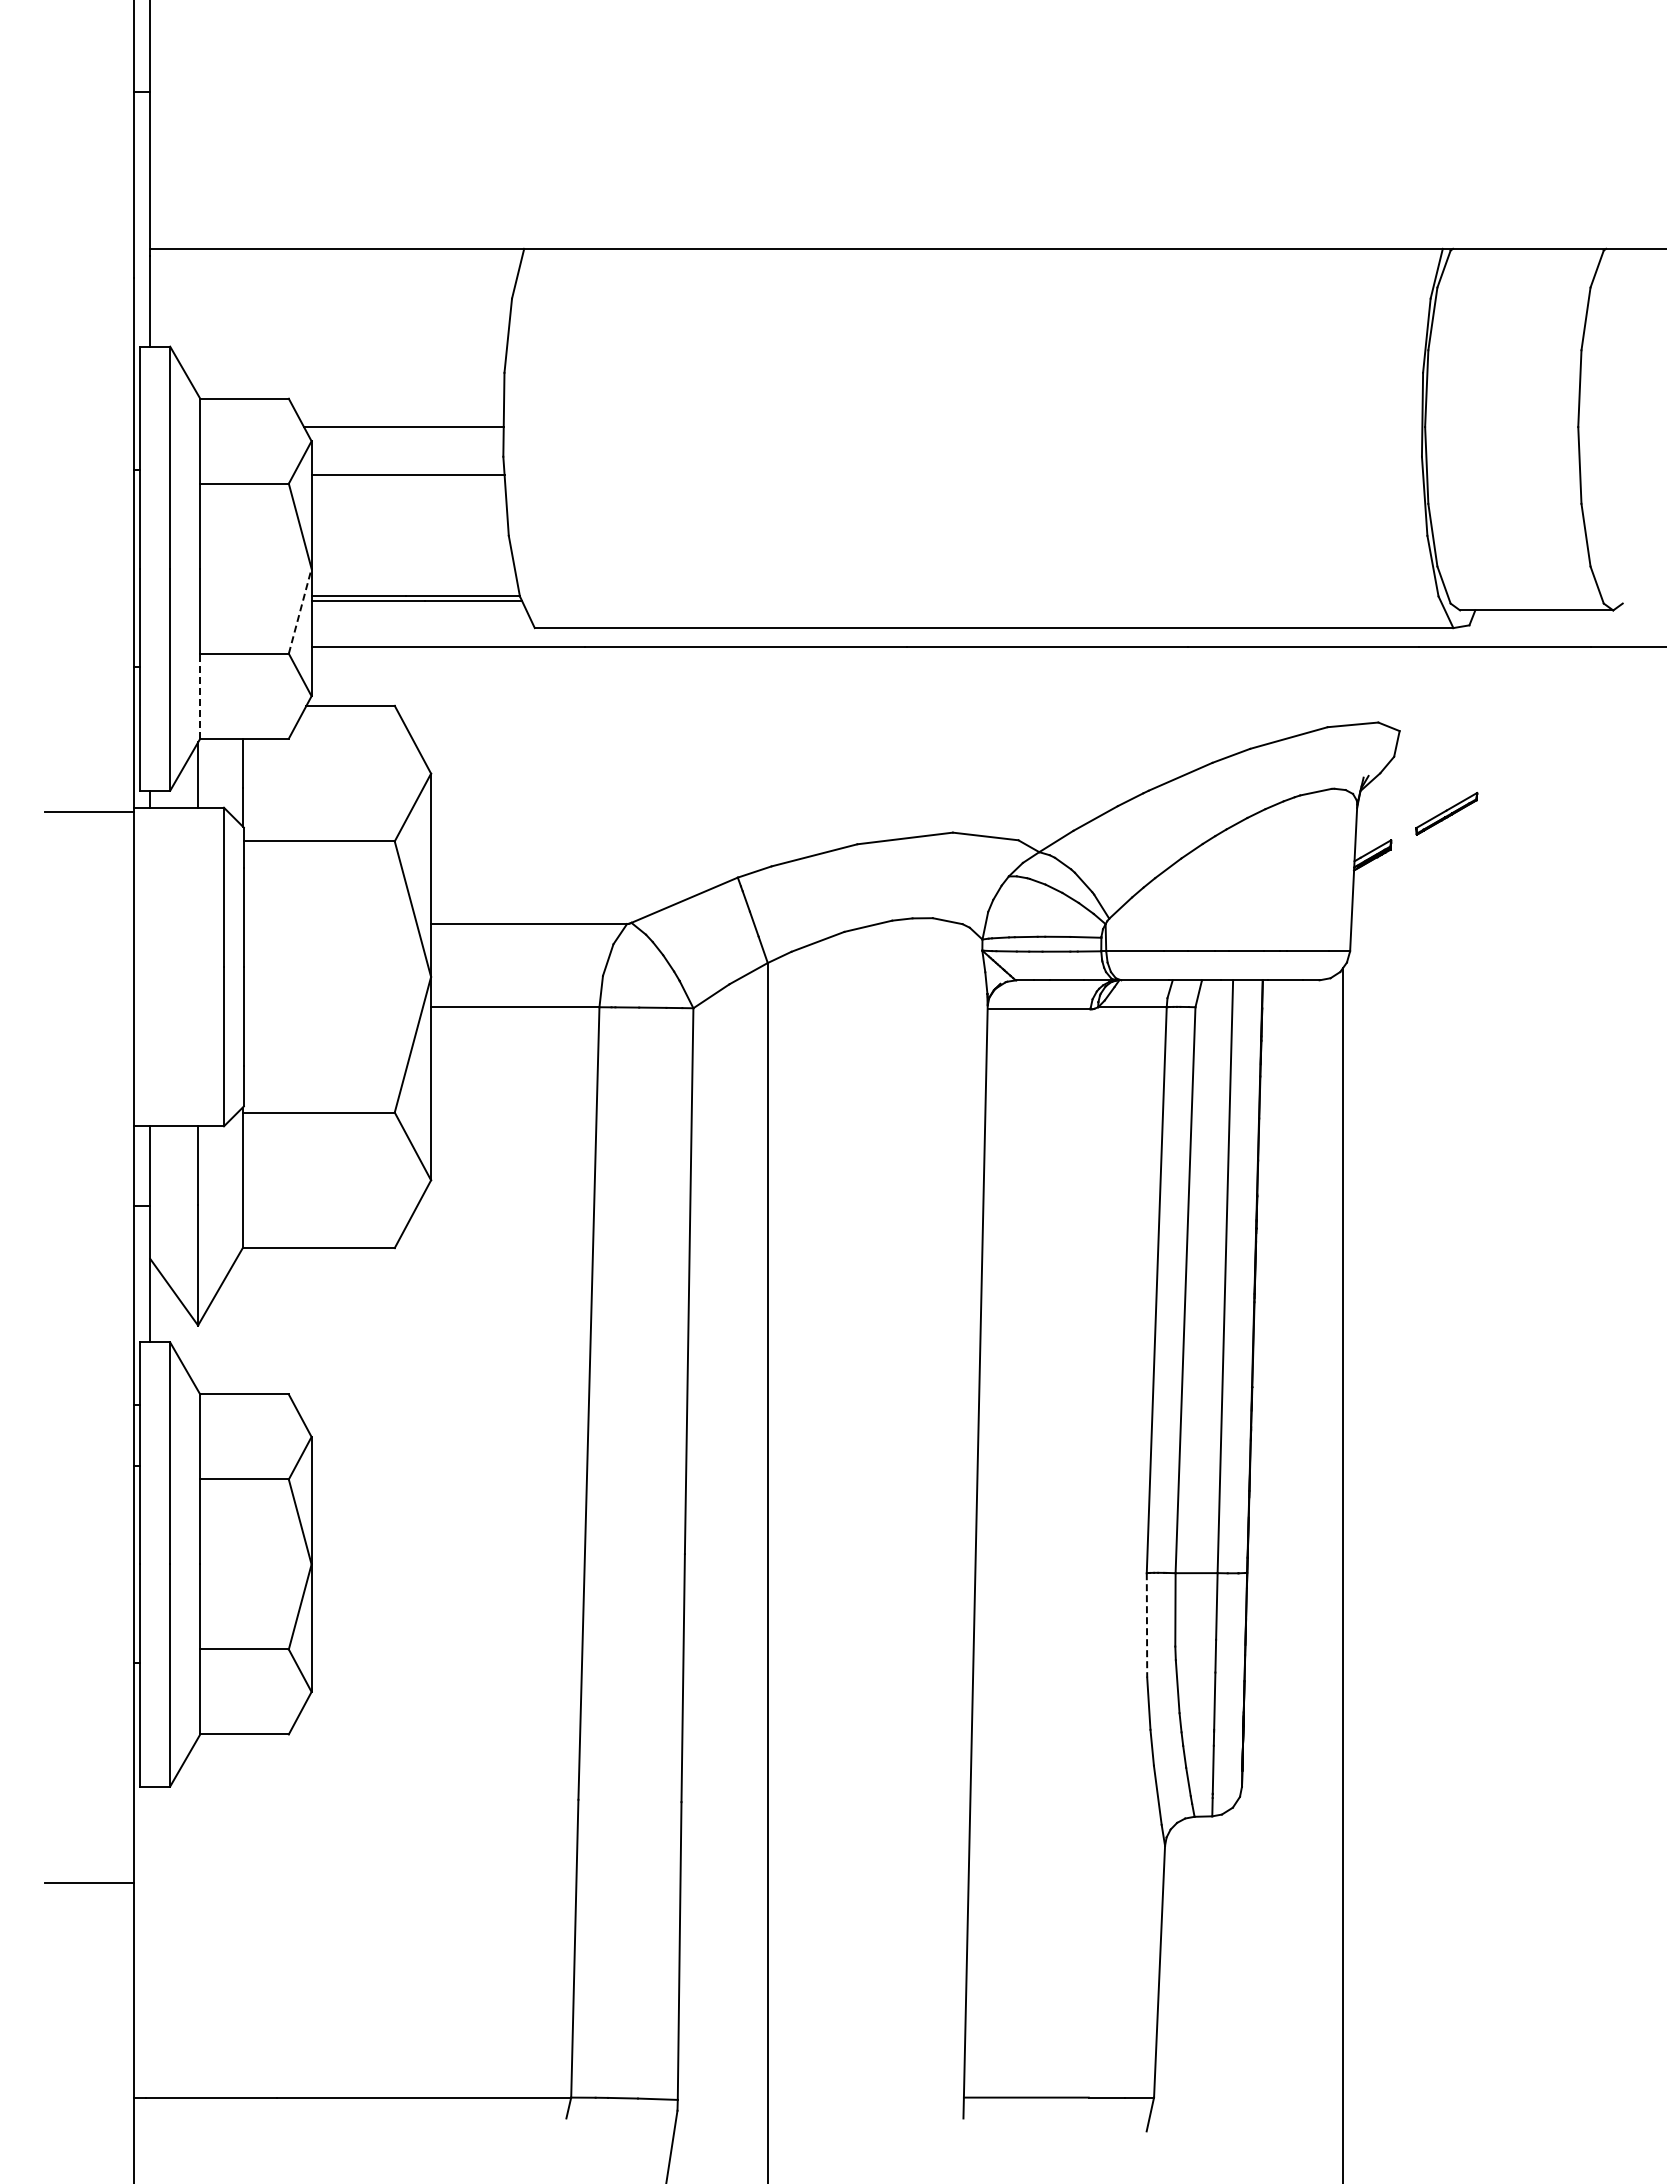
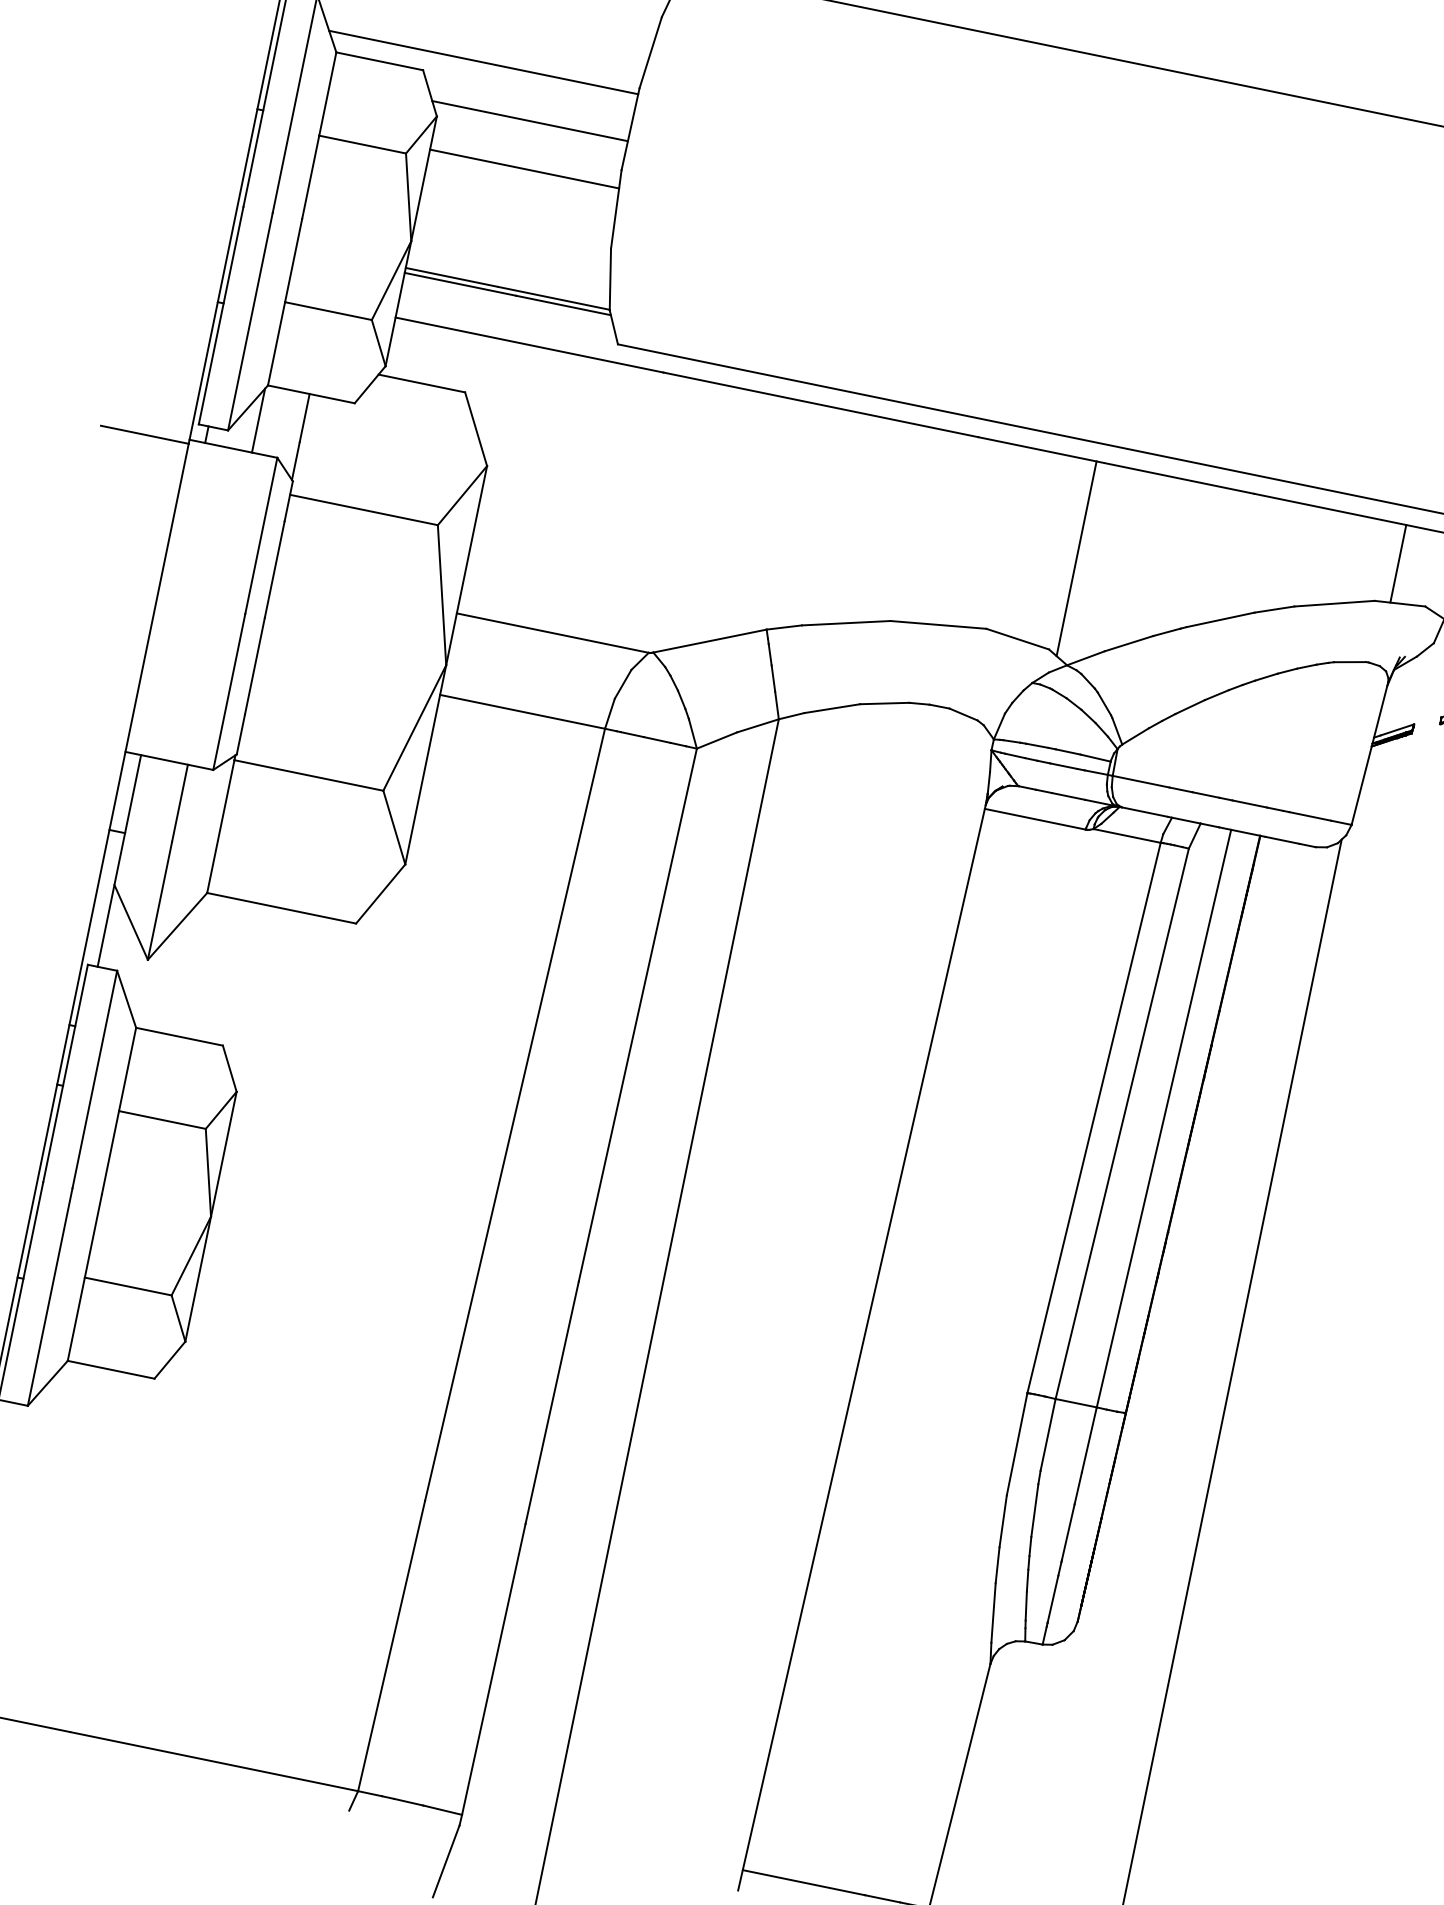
line: (346, 379) -> (483, 62), added
line: (300, 611) -> (391, 280), dashed -> solid
line: (1343, 685) -> (1398, 563), added
line: (200, 695) -> (276, 343), dashed -> solid
line: (1027, 745) -> (1076, 558), added
line: (1146, 1625) -> (1016, 1444), dashed -> solid

